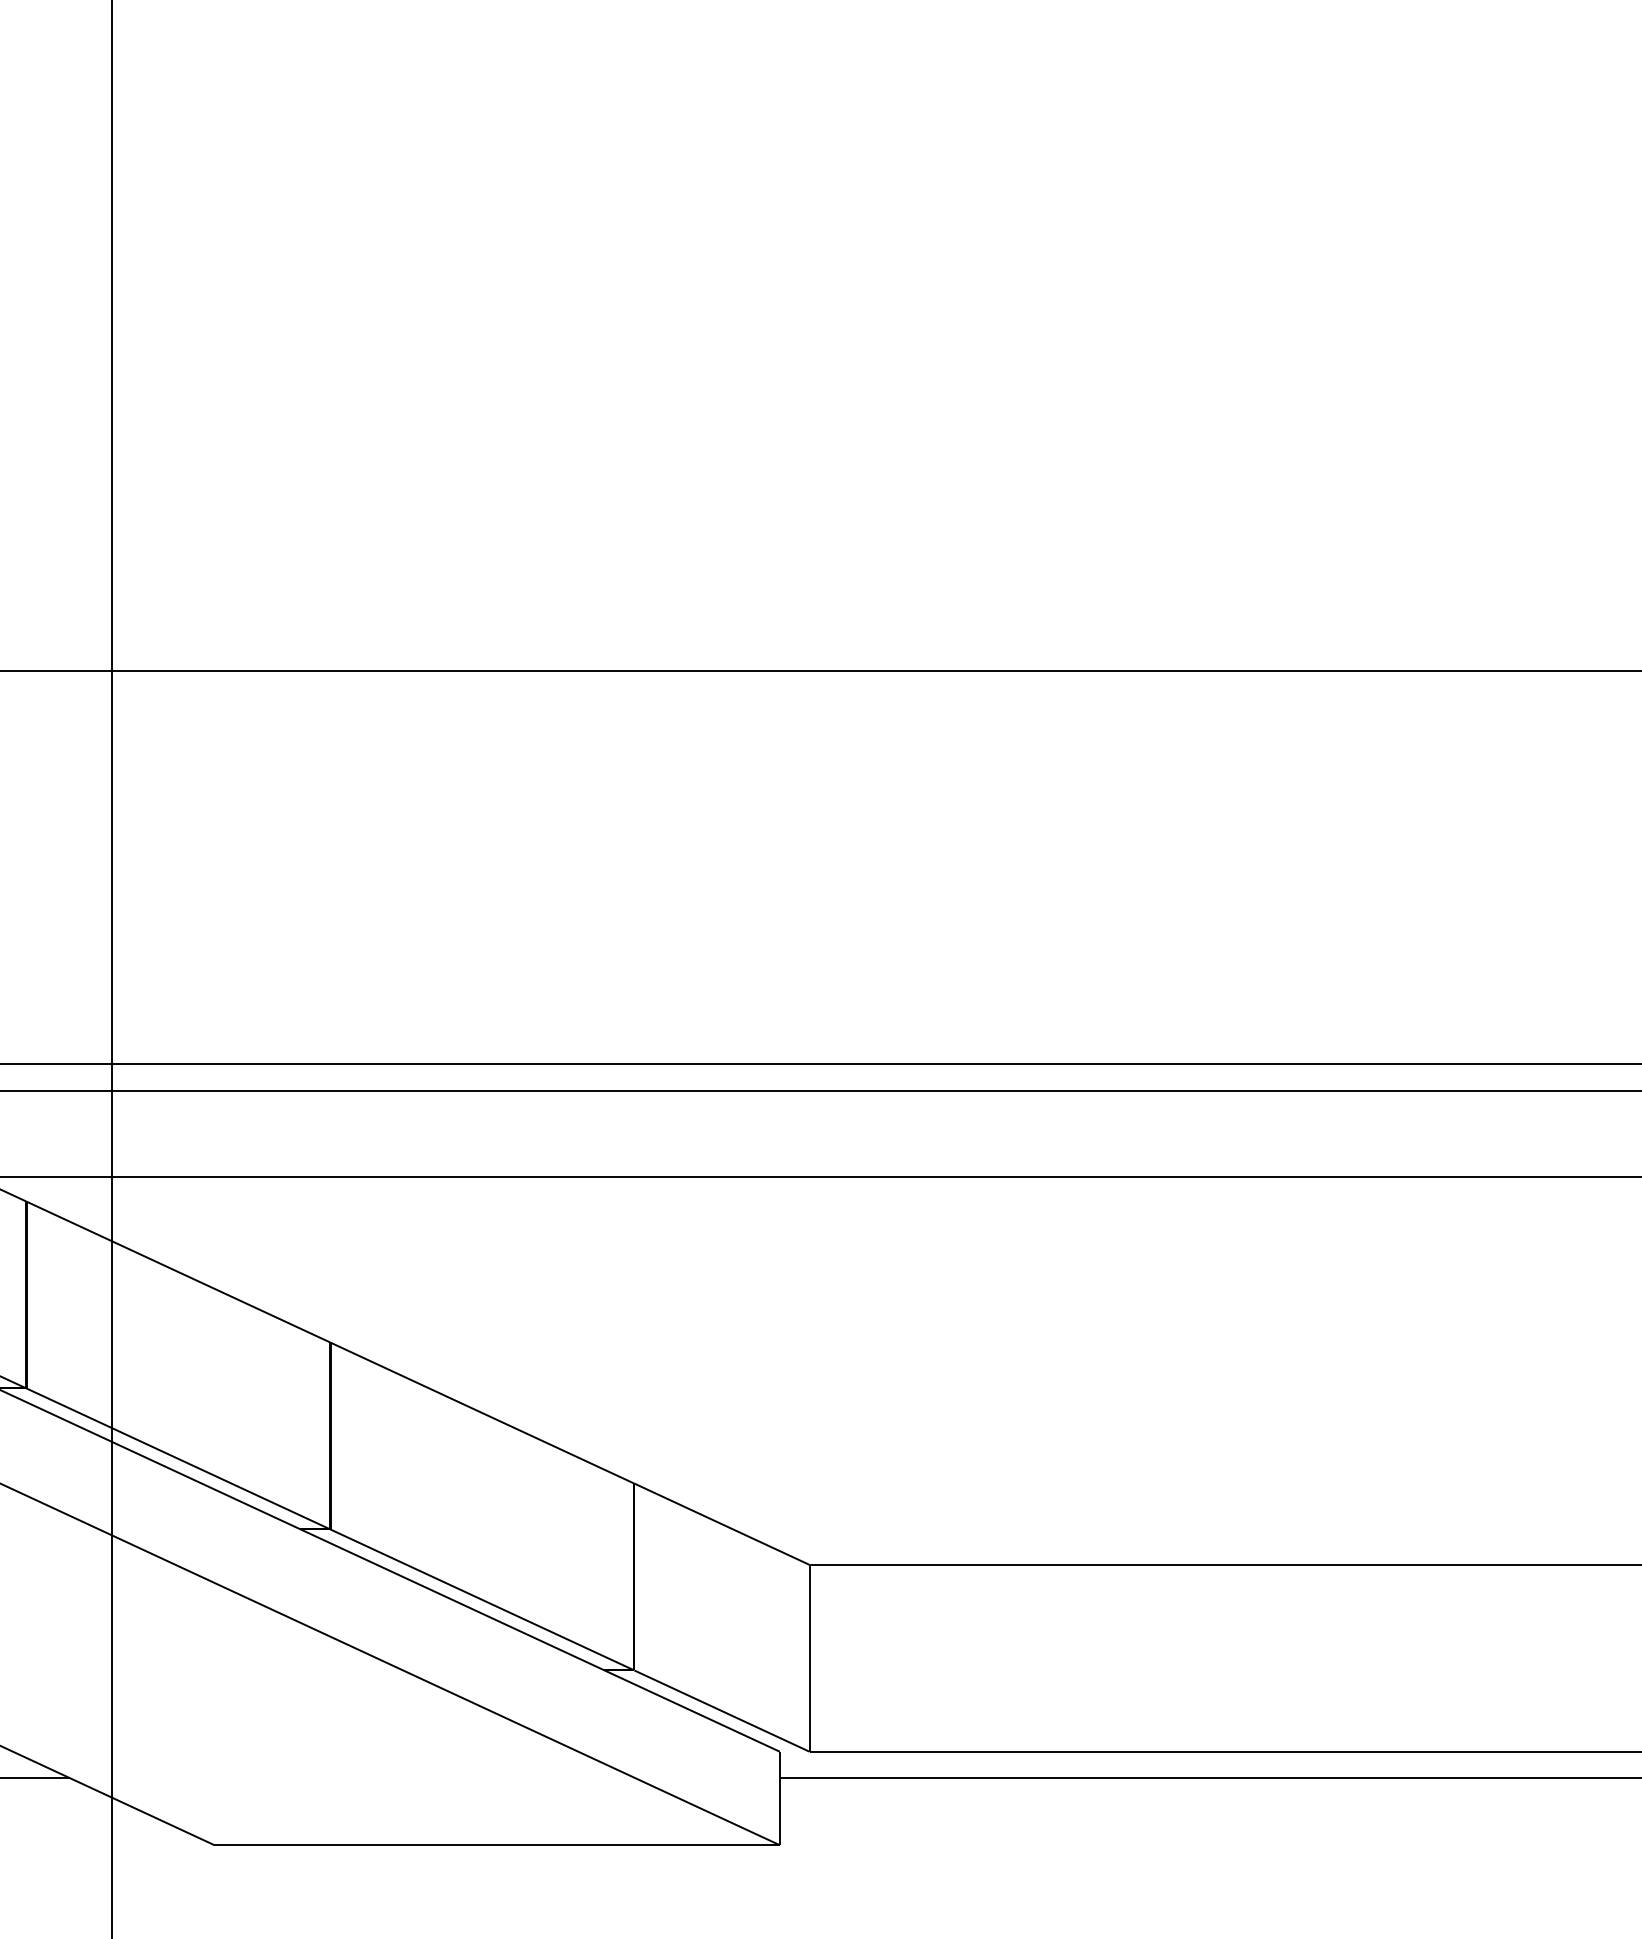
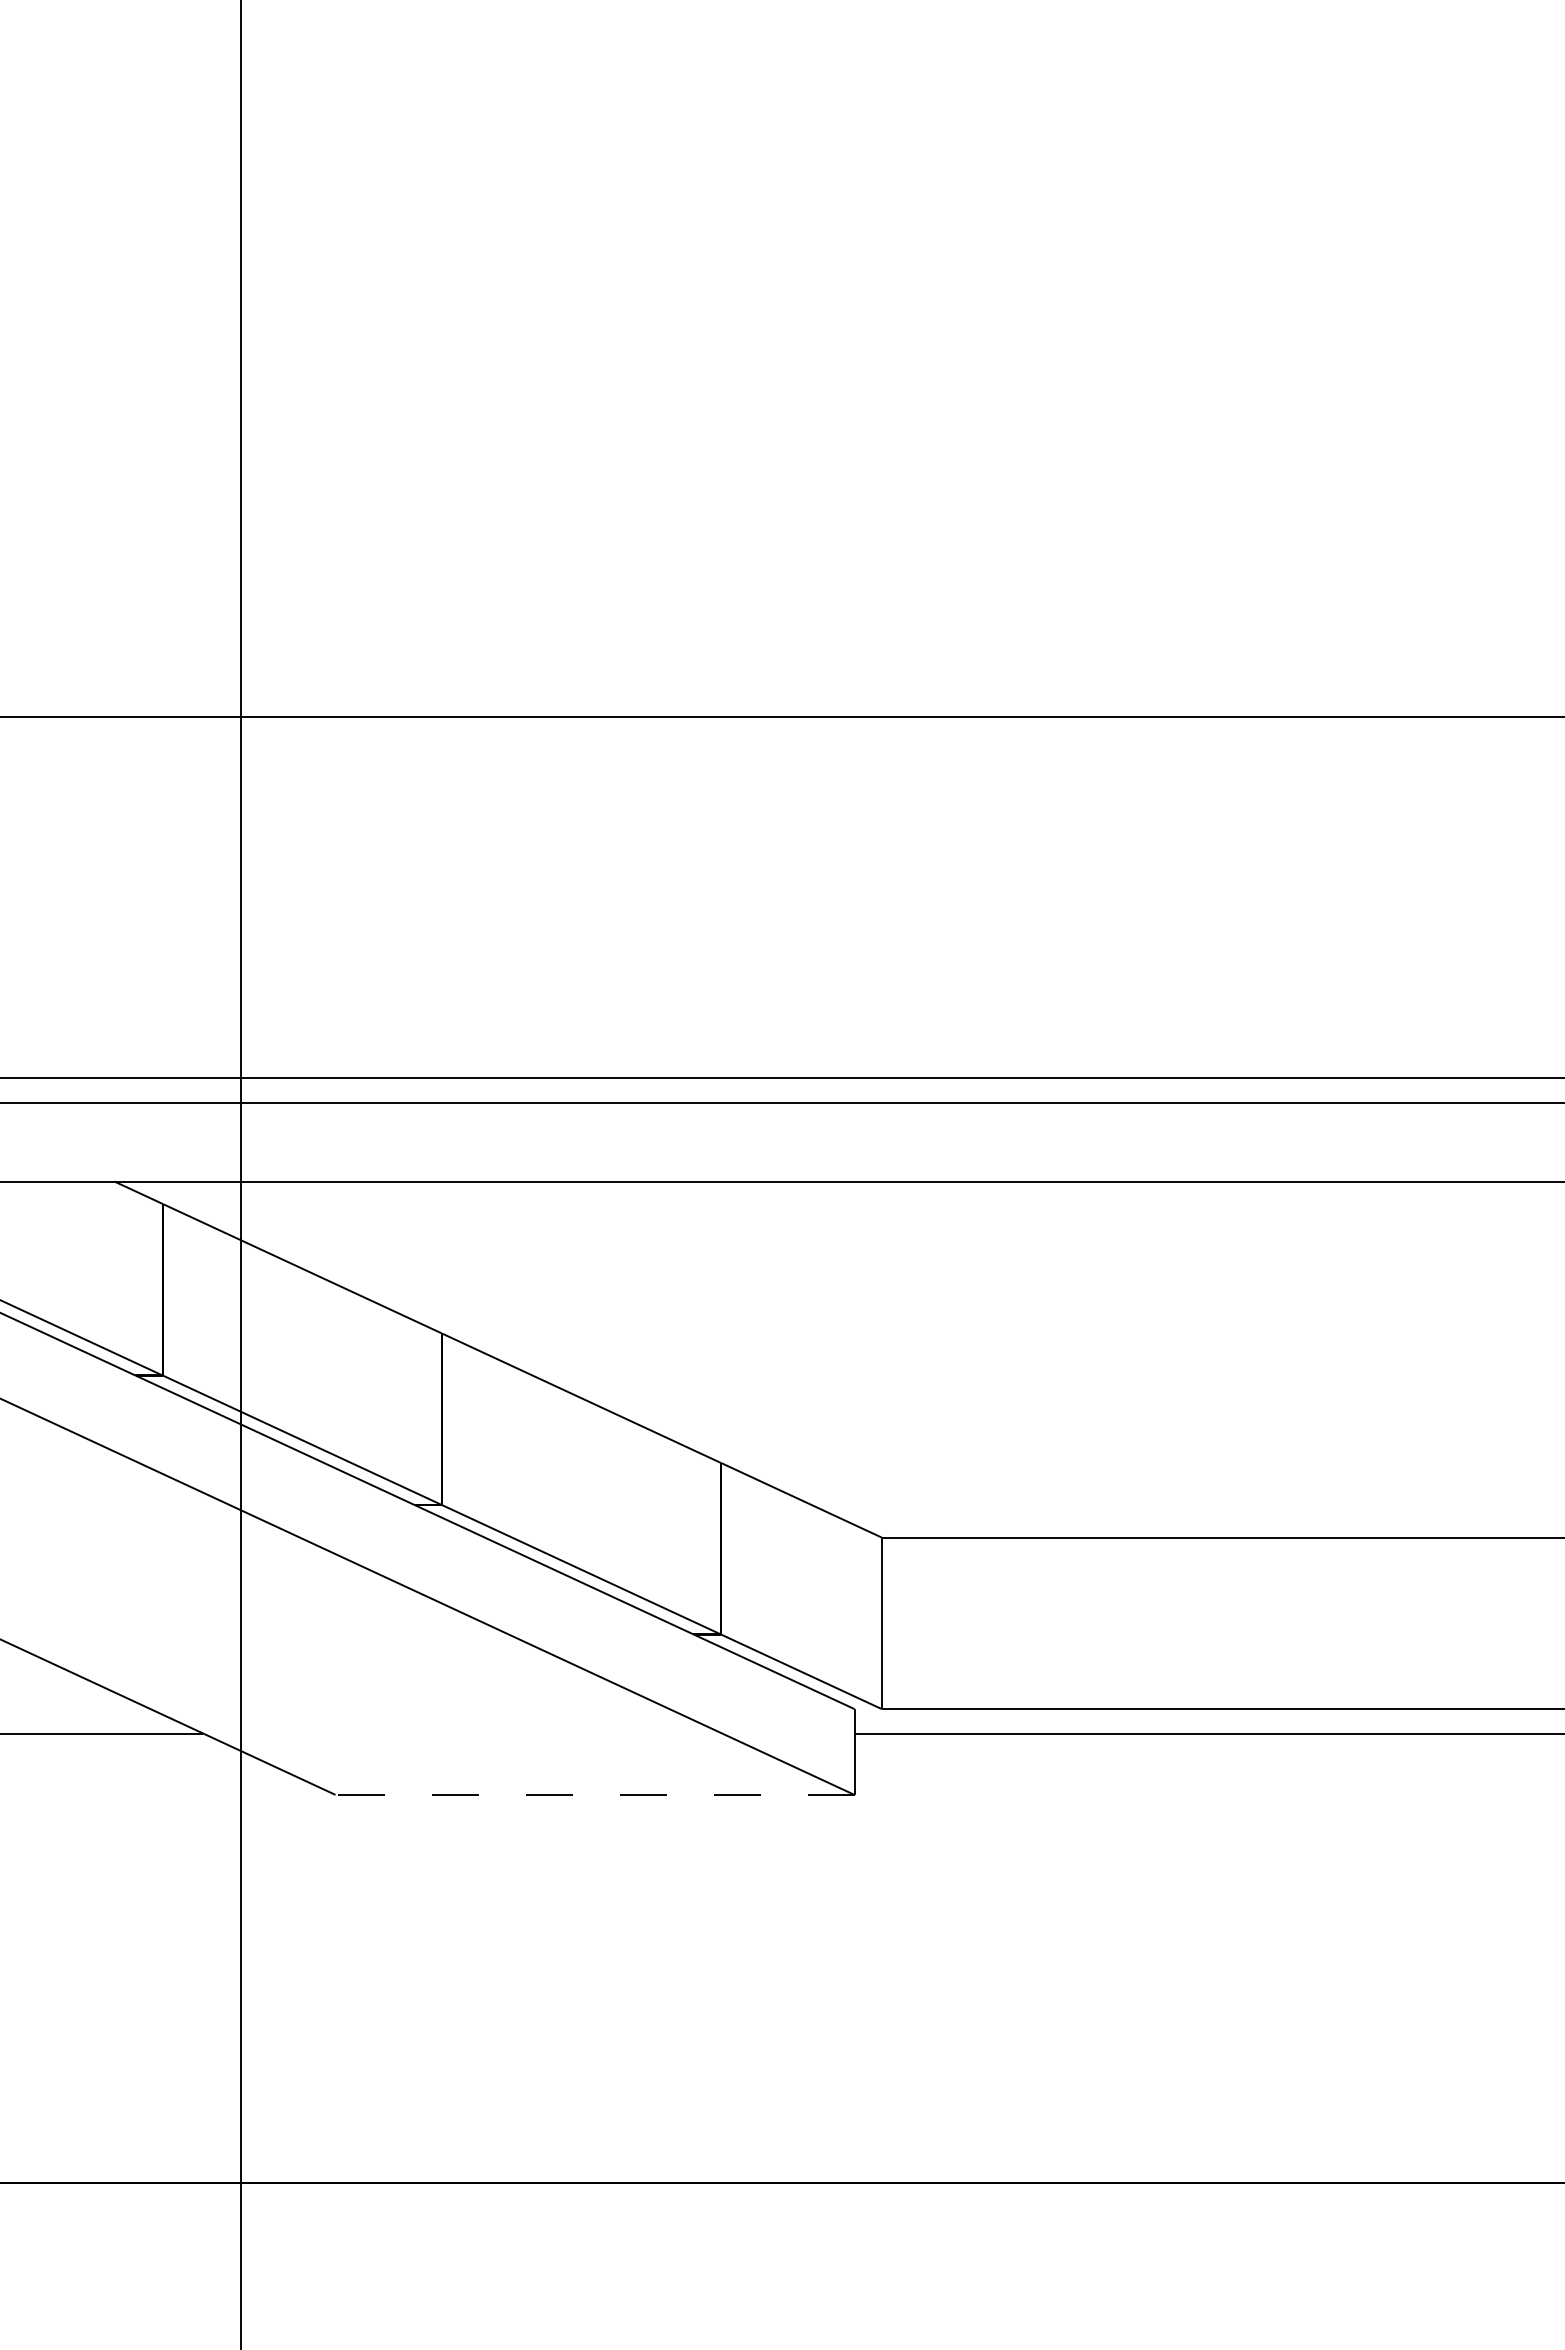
line: (497, 1844) -> (595, 1794), solid -> dashed

